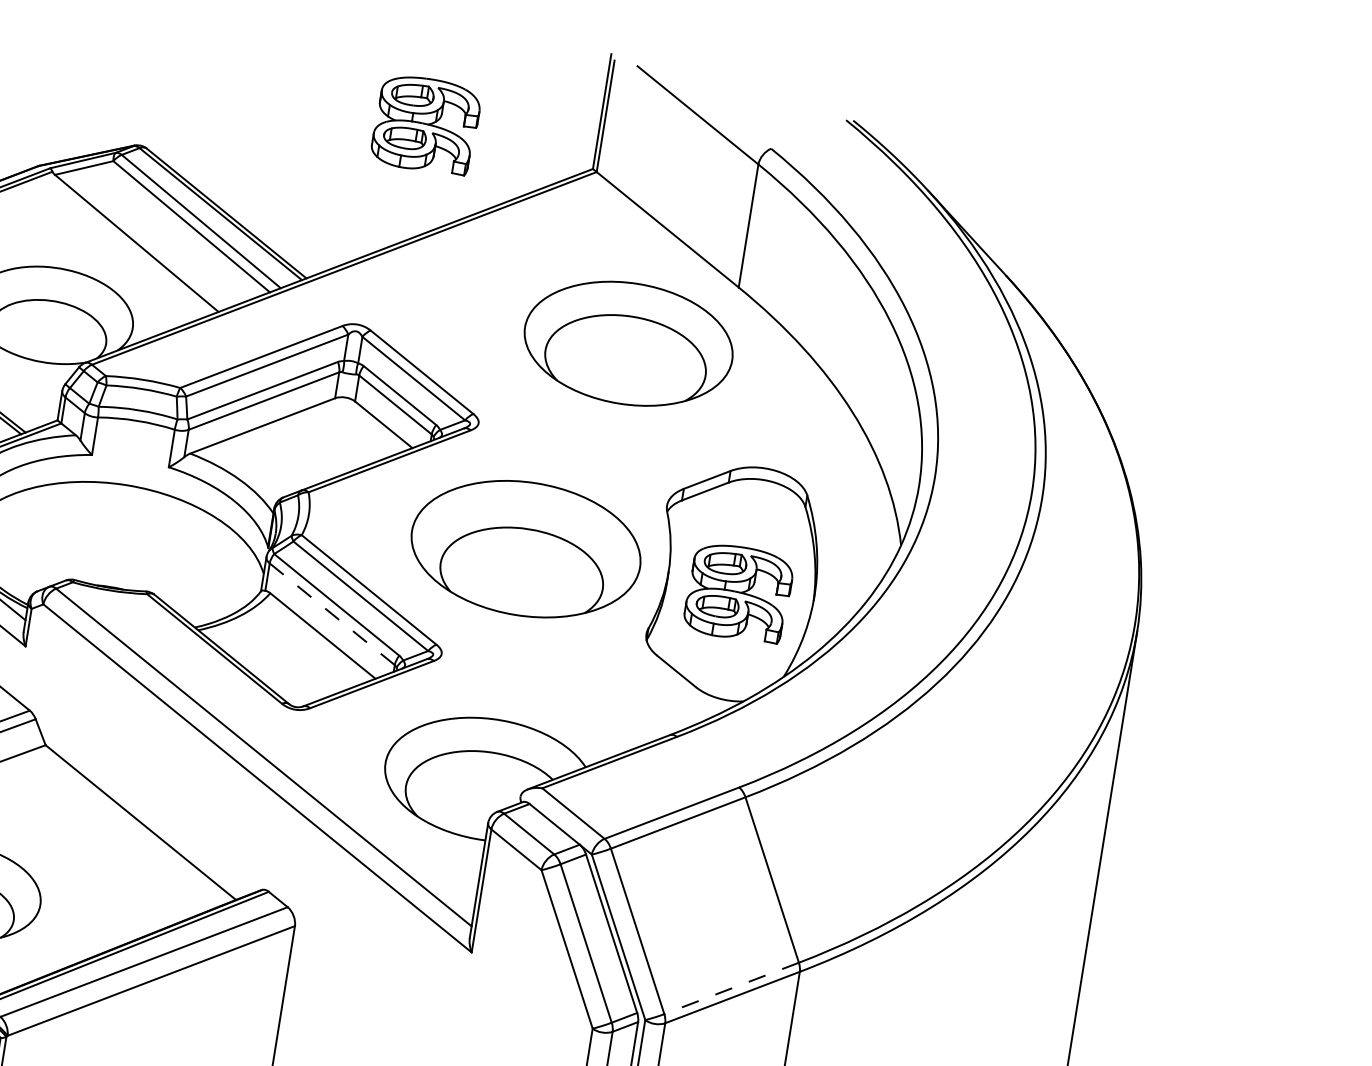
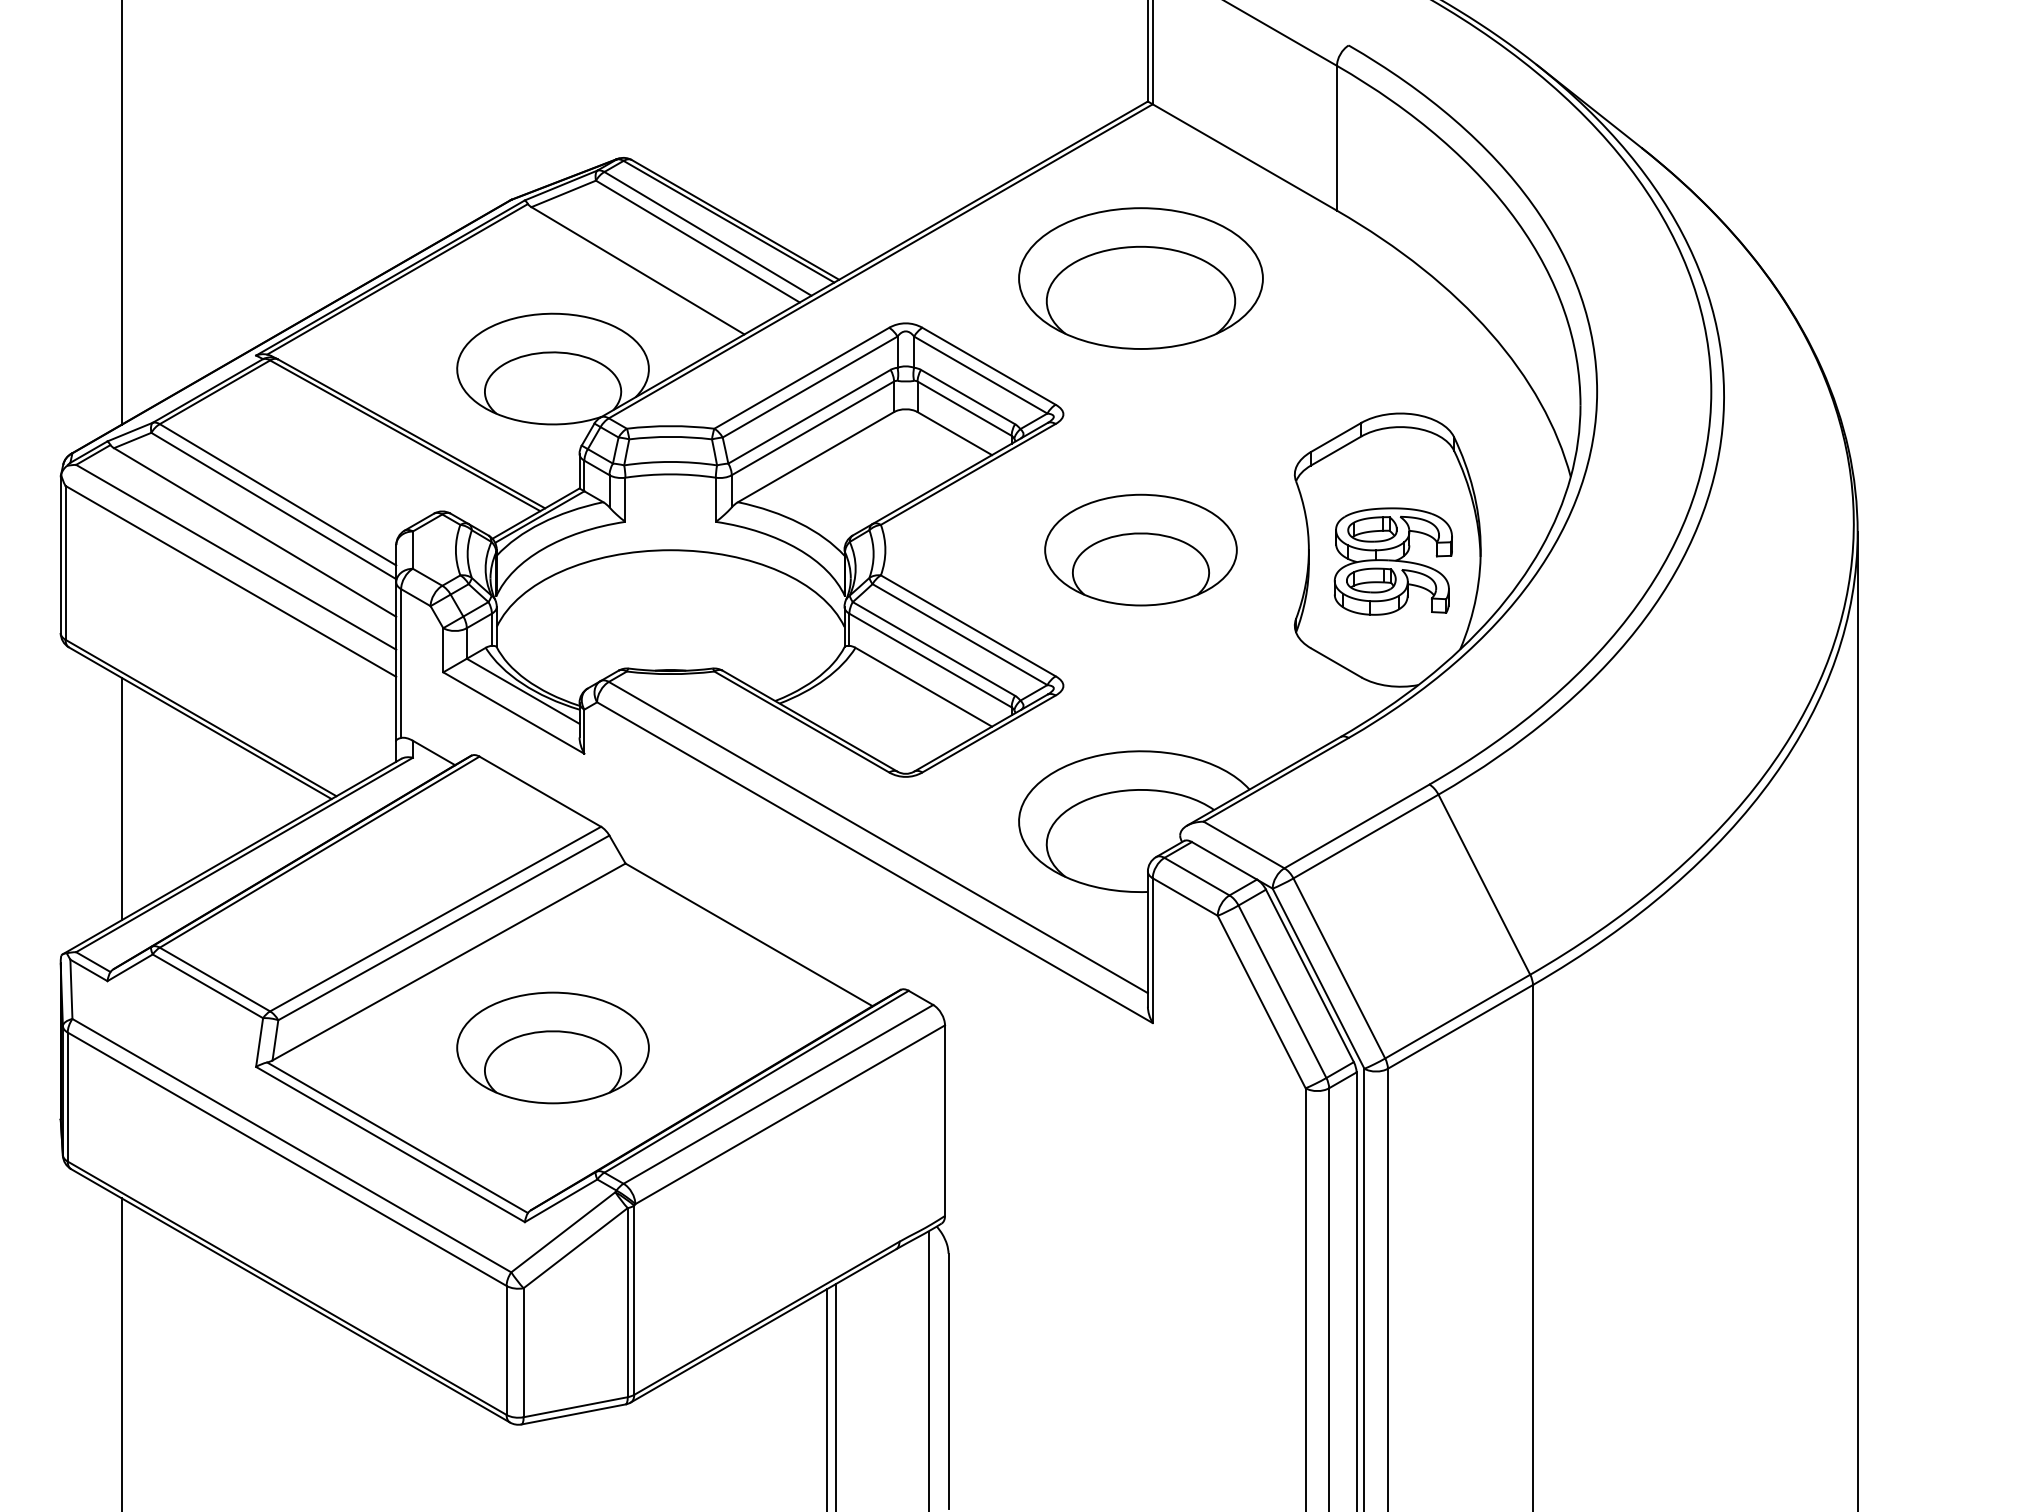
part: (425, 124) -> (947, 81), removed
part: (628, 343) -> (1140, 278), moved
part: (525, 548) -> (1140, 549), size x0.71
line: (332, 614) -> (930, 660), dashed -> solid
line: (731, 988) -> (1457, 1016), dashed -> solid

